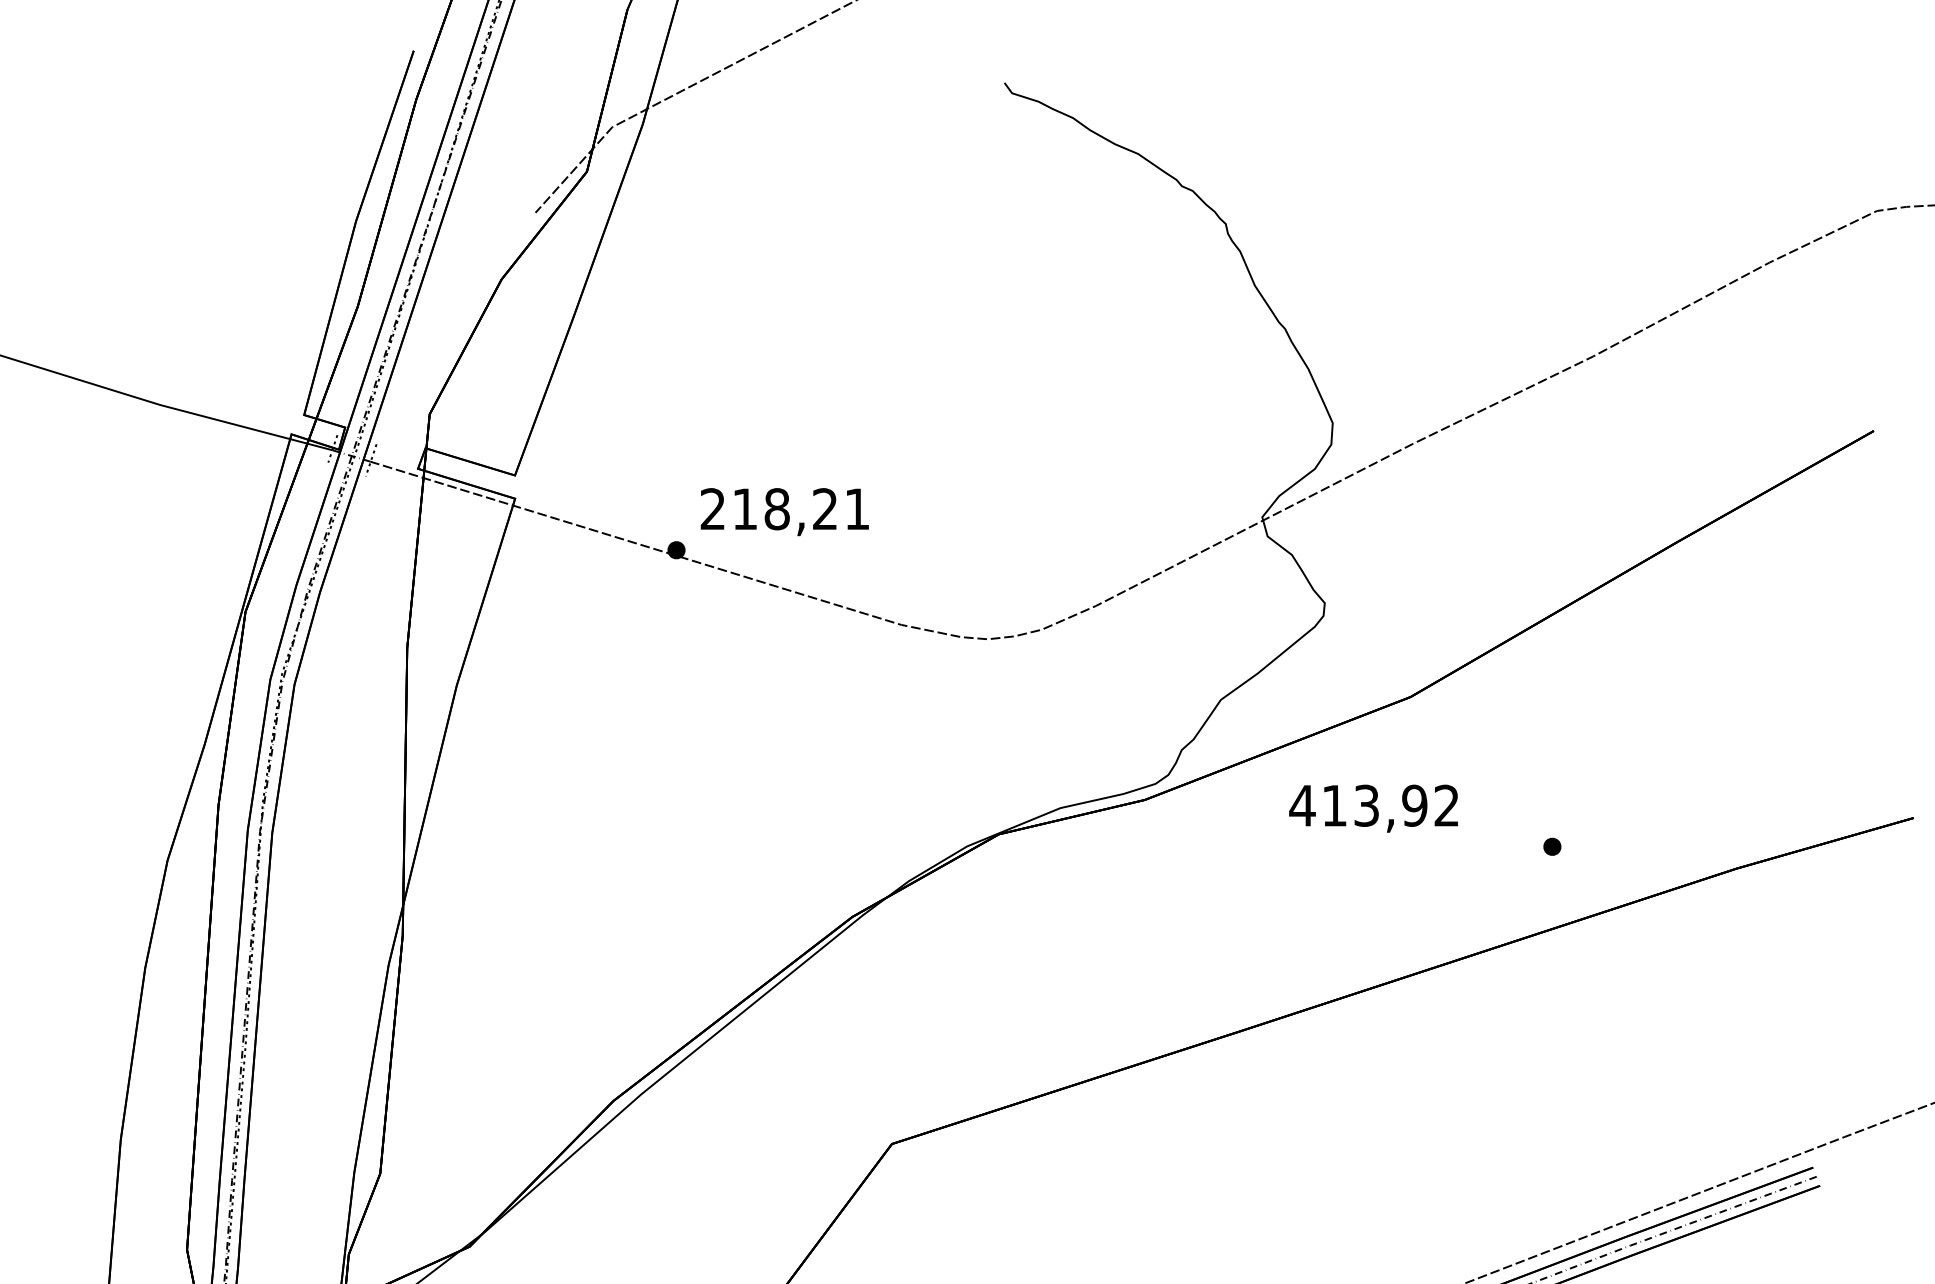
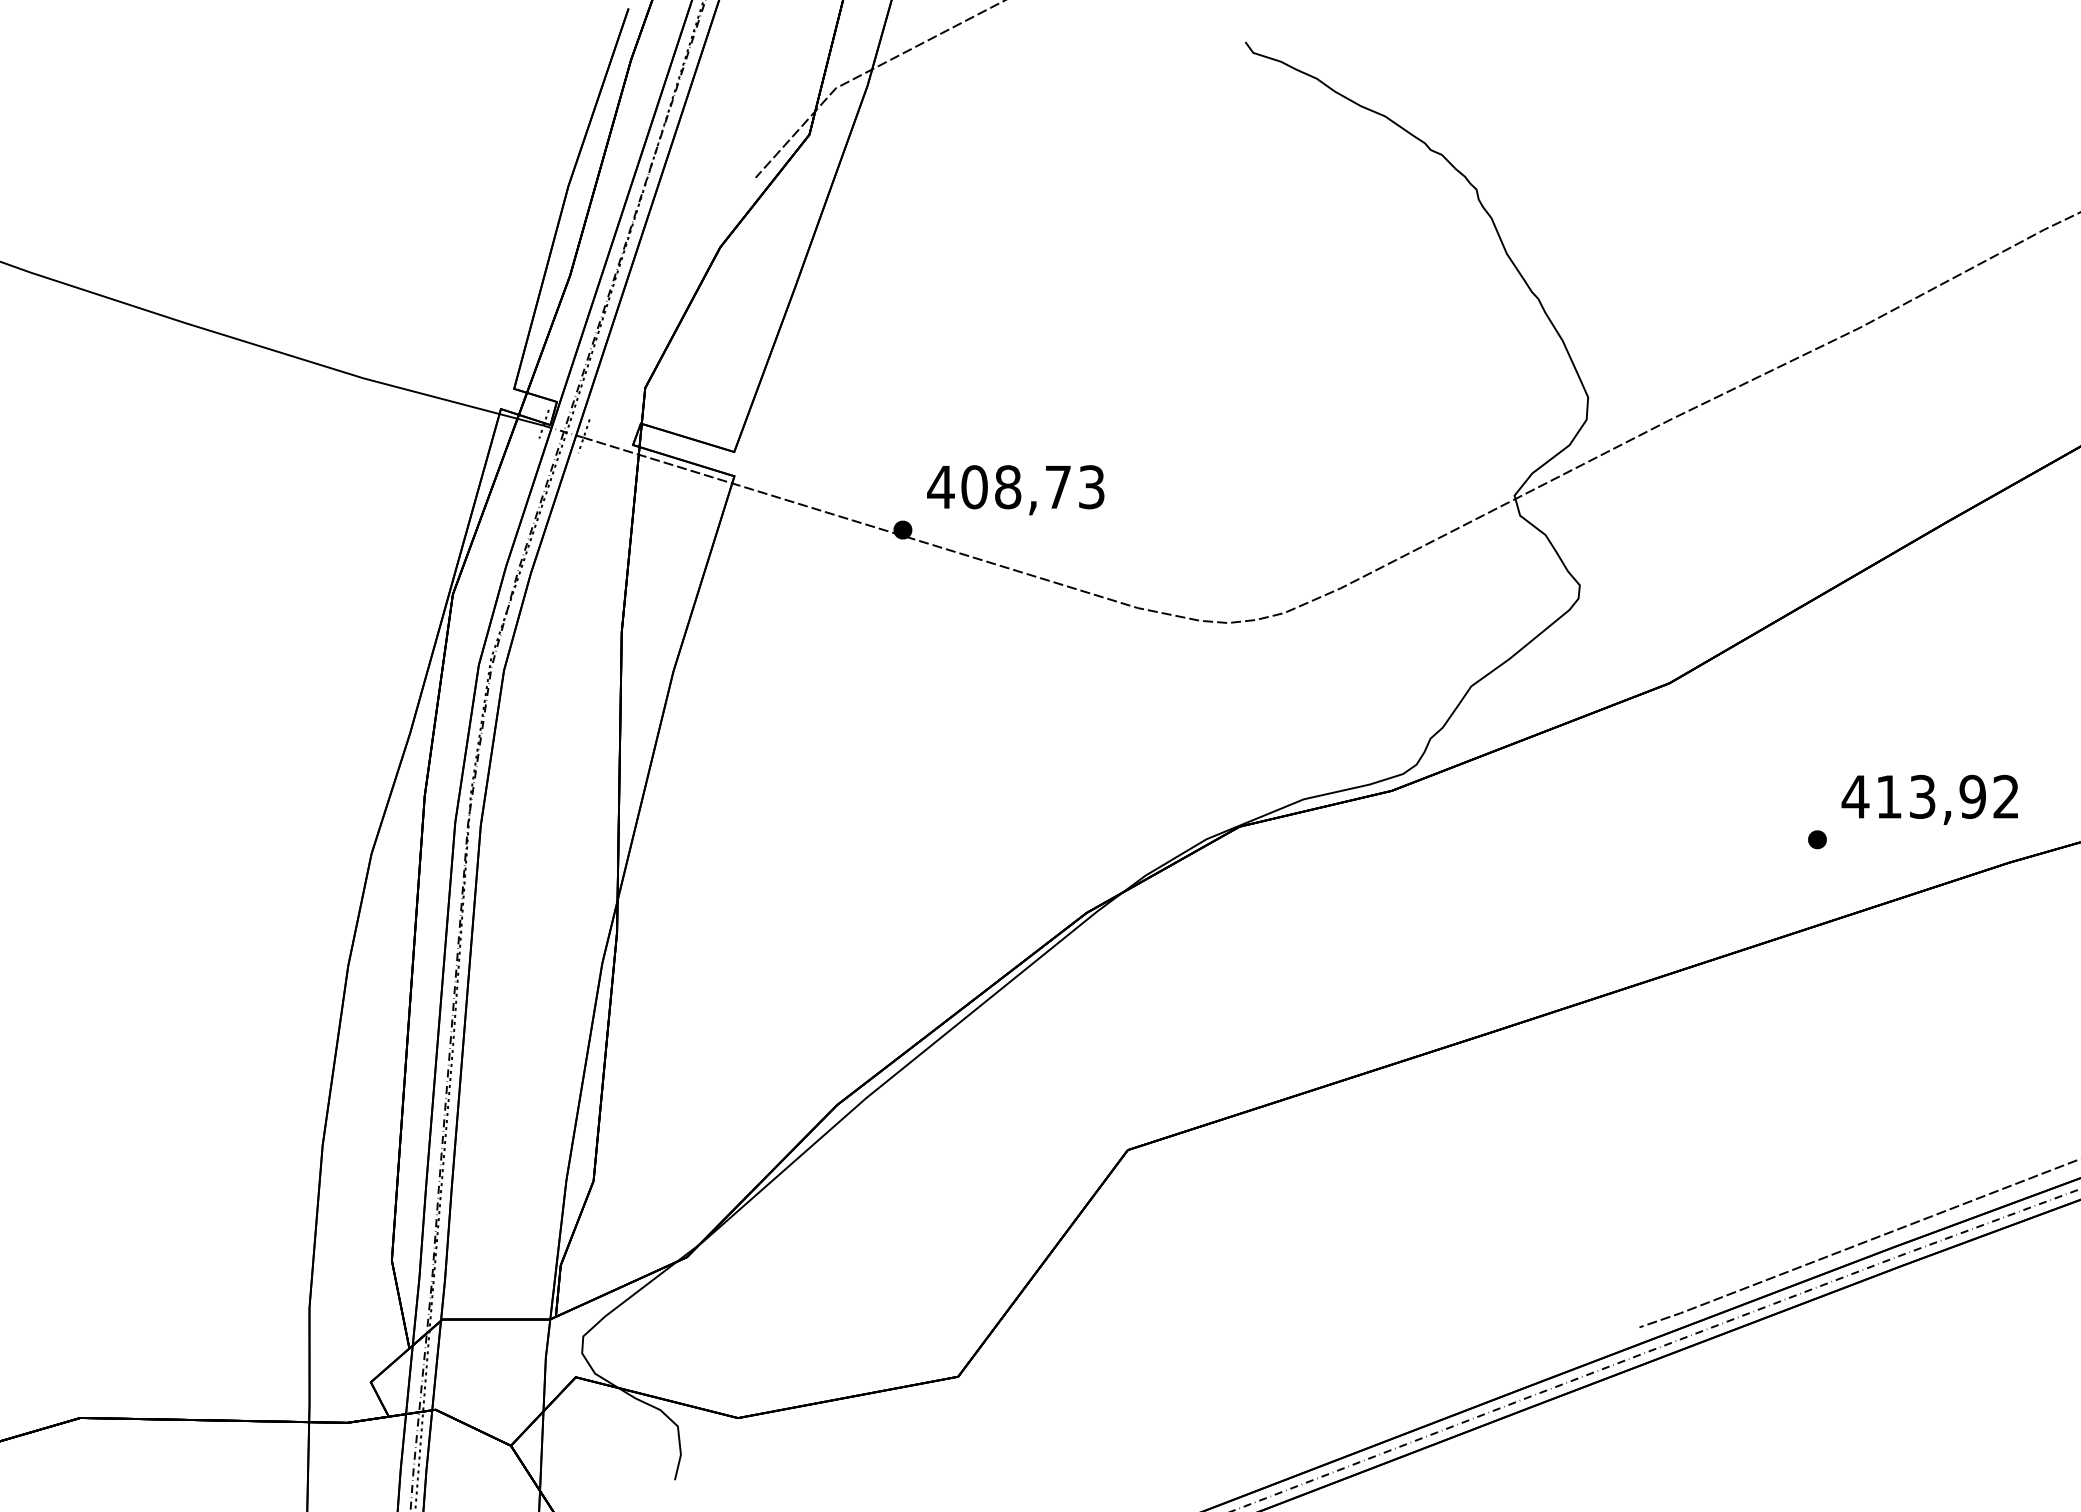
text: (784, 509) -> (1015, 487), 218,21 -> 408,73
text: (1373, 808) -> (1929, 799), moved

